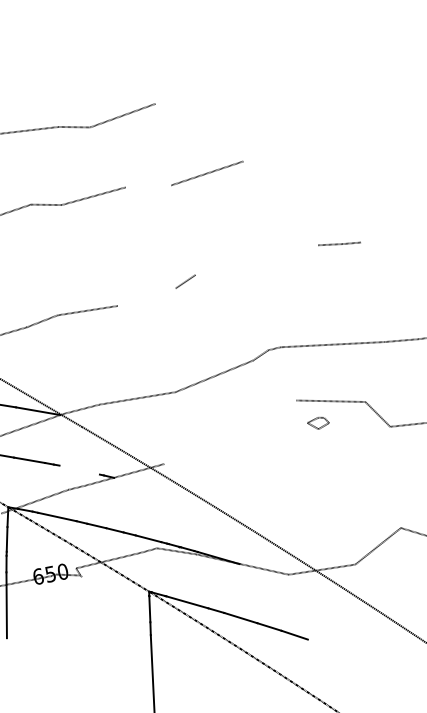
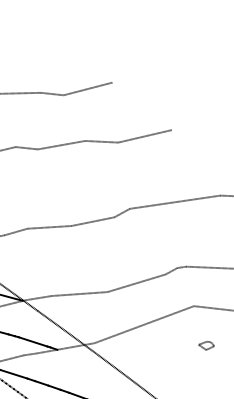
line: (148, 186) -> (101, 141), added
line: (256, 260) -> (174, 202), added
line: (146, 296) -> (92, 221), added
part: (318, 423) -> (206, 345), moved
line: (230, 432) -> (144, 324), added
line: (79, 469) -> (33, 341), added

